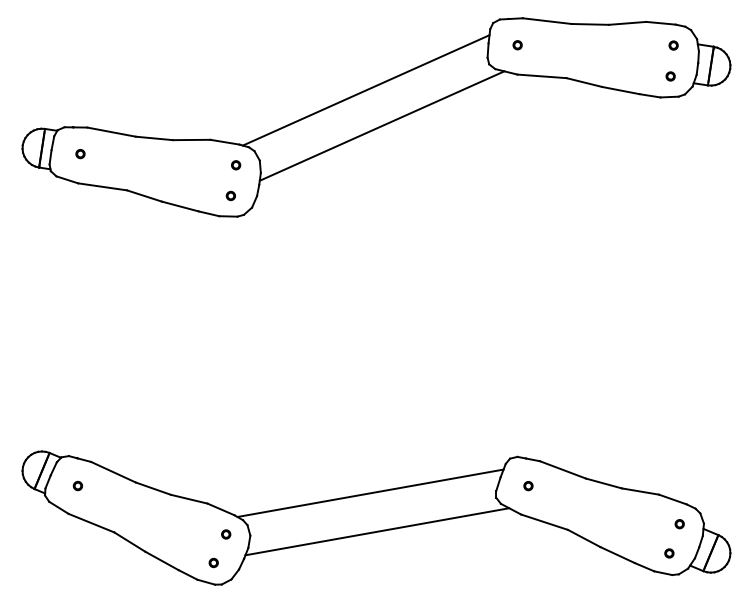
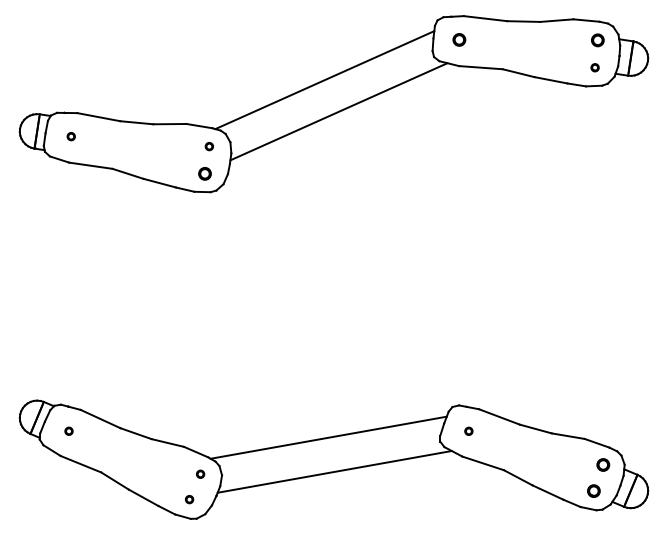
part: (517, 45) -> (459, 40), size x1.6
part: (673, 45) -> (597, 40), size x1.6
part: (230, 195) -> (204, 173), size x1.6
part: (679, 524) -> (602, 465), size x1.6
part: (669, 553) -> (594, 491), size x1.6

